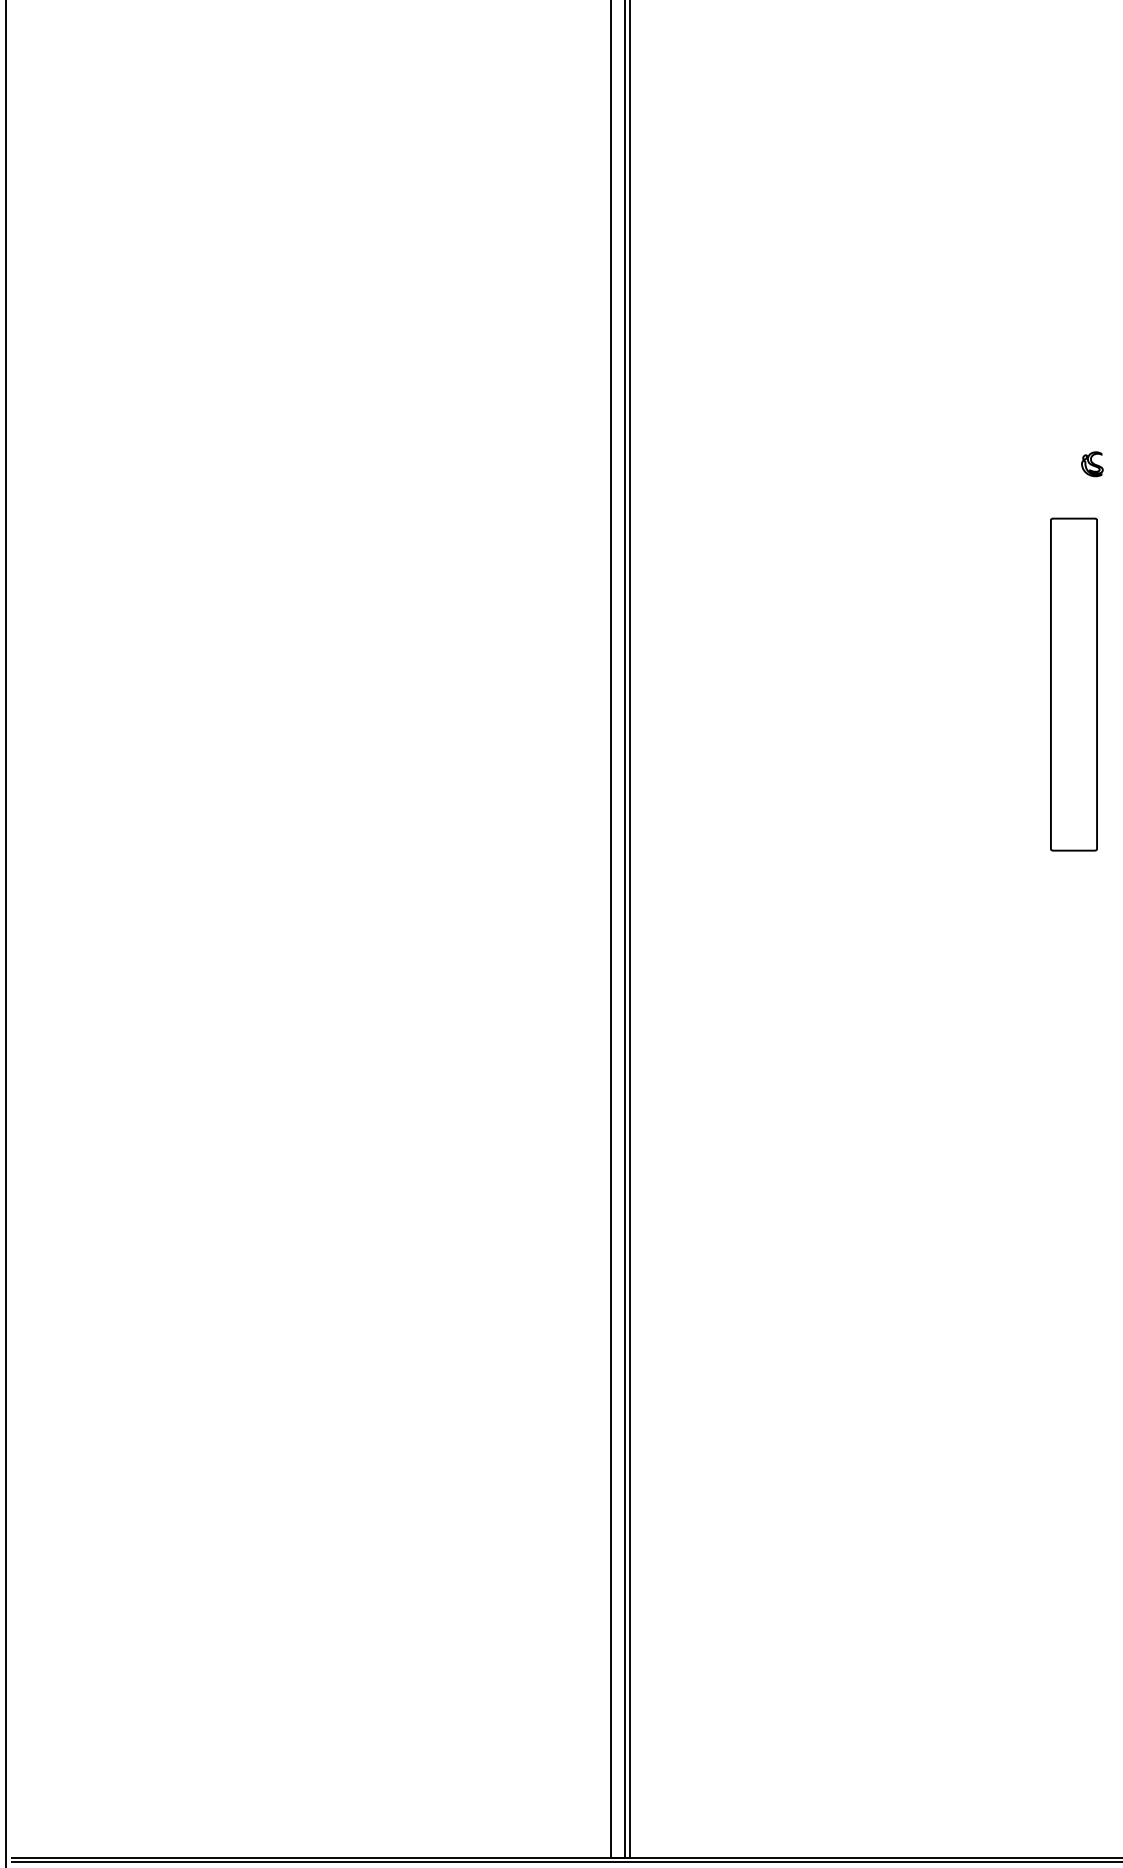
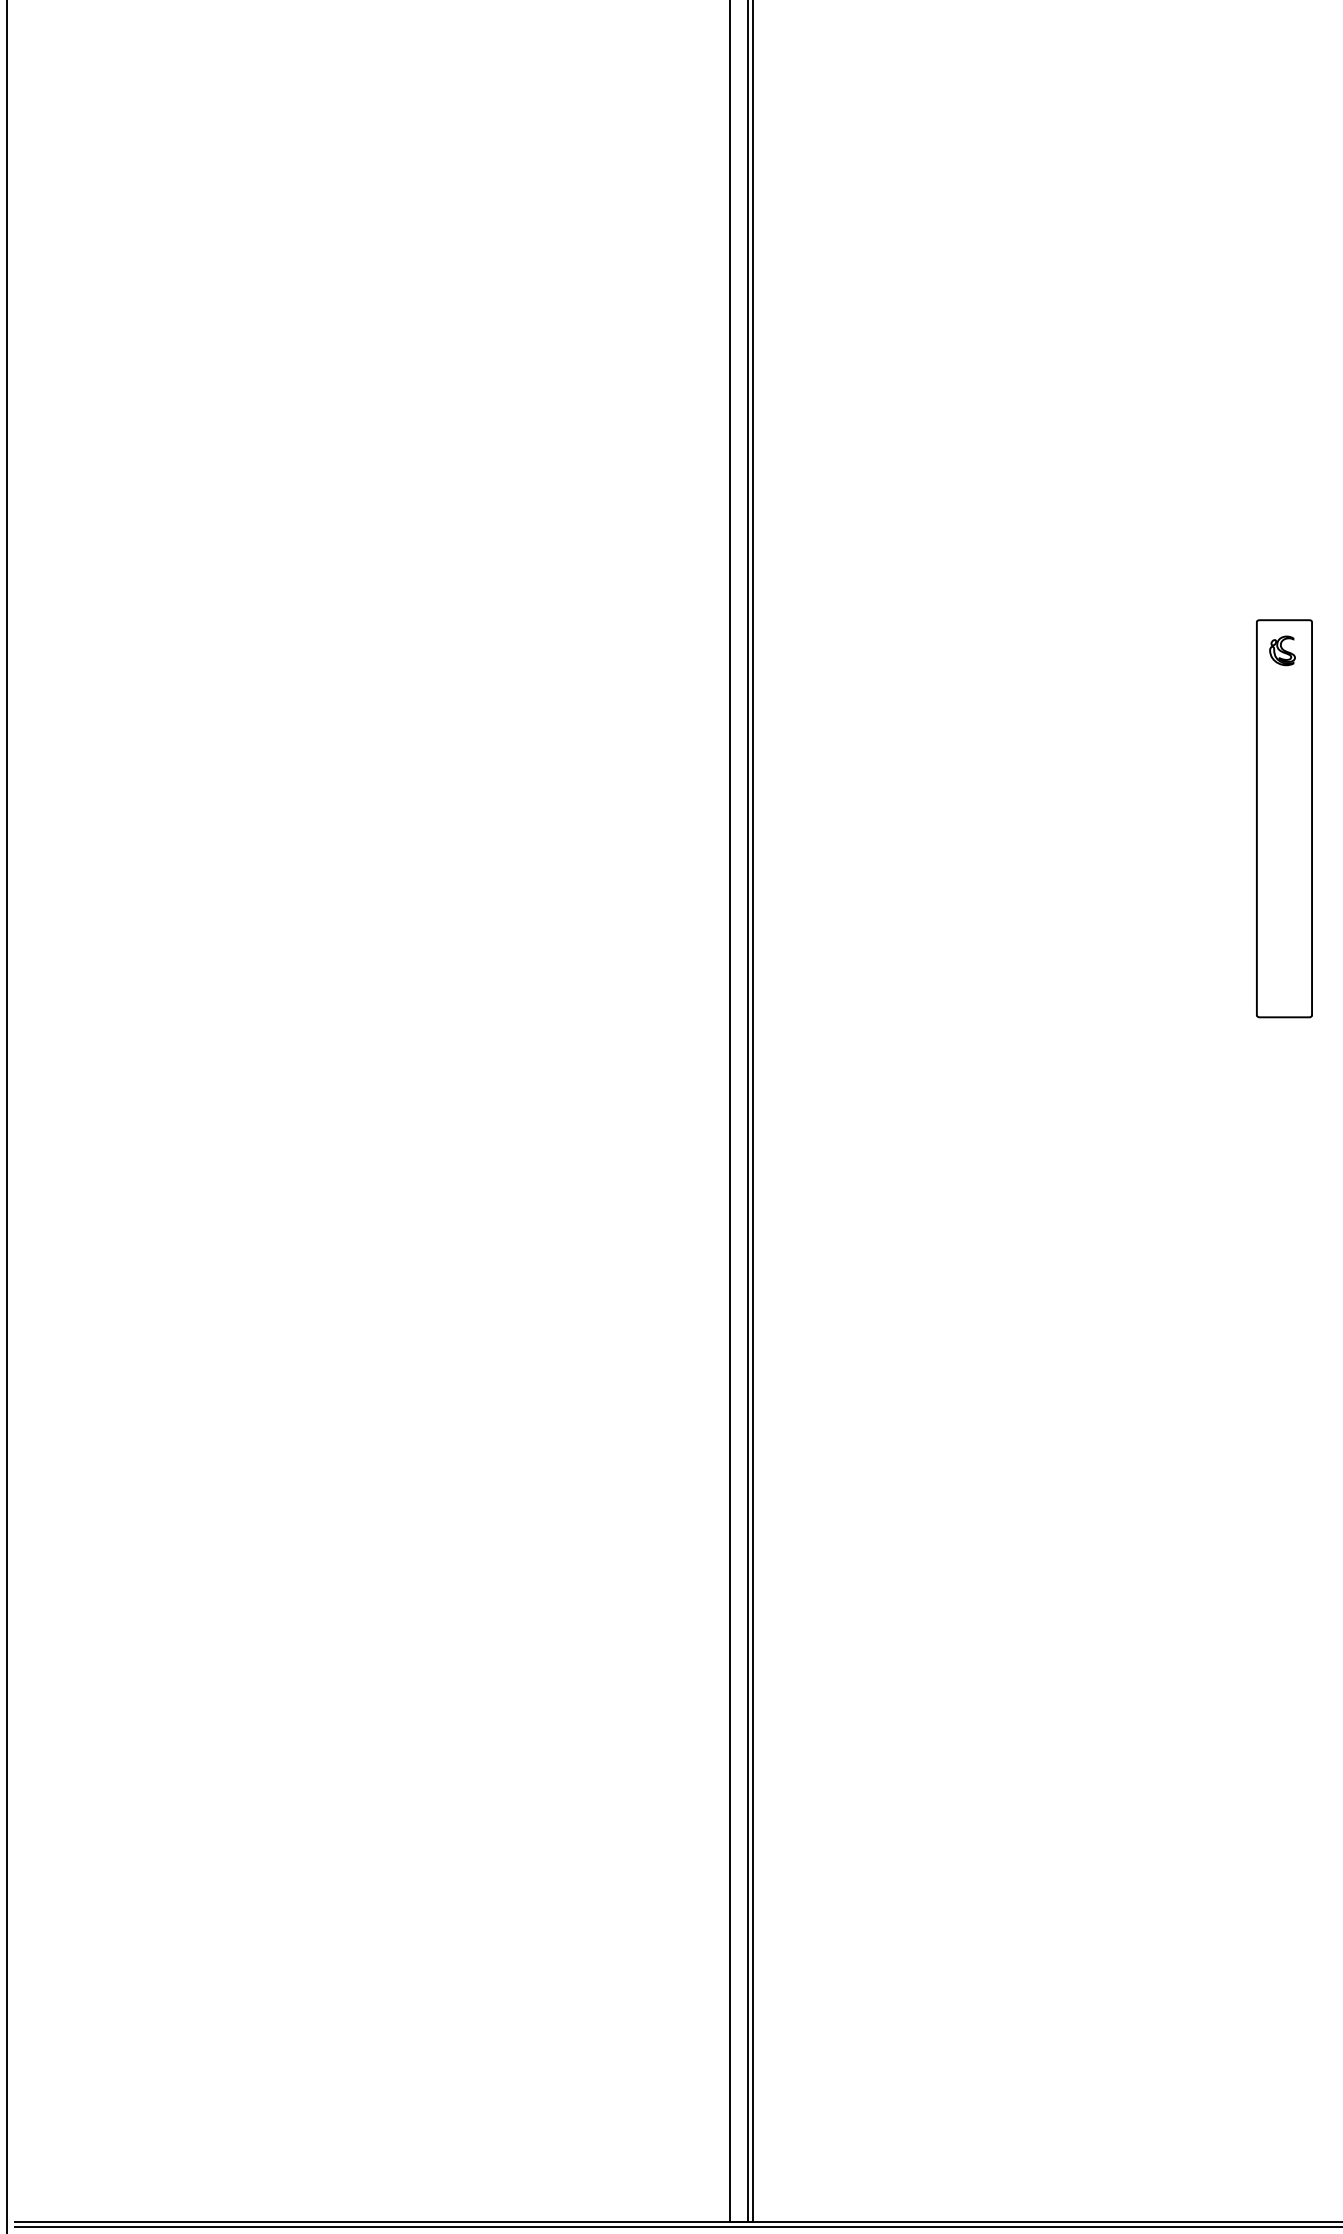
part: (1092, 464) -> (1282, 651), moved

